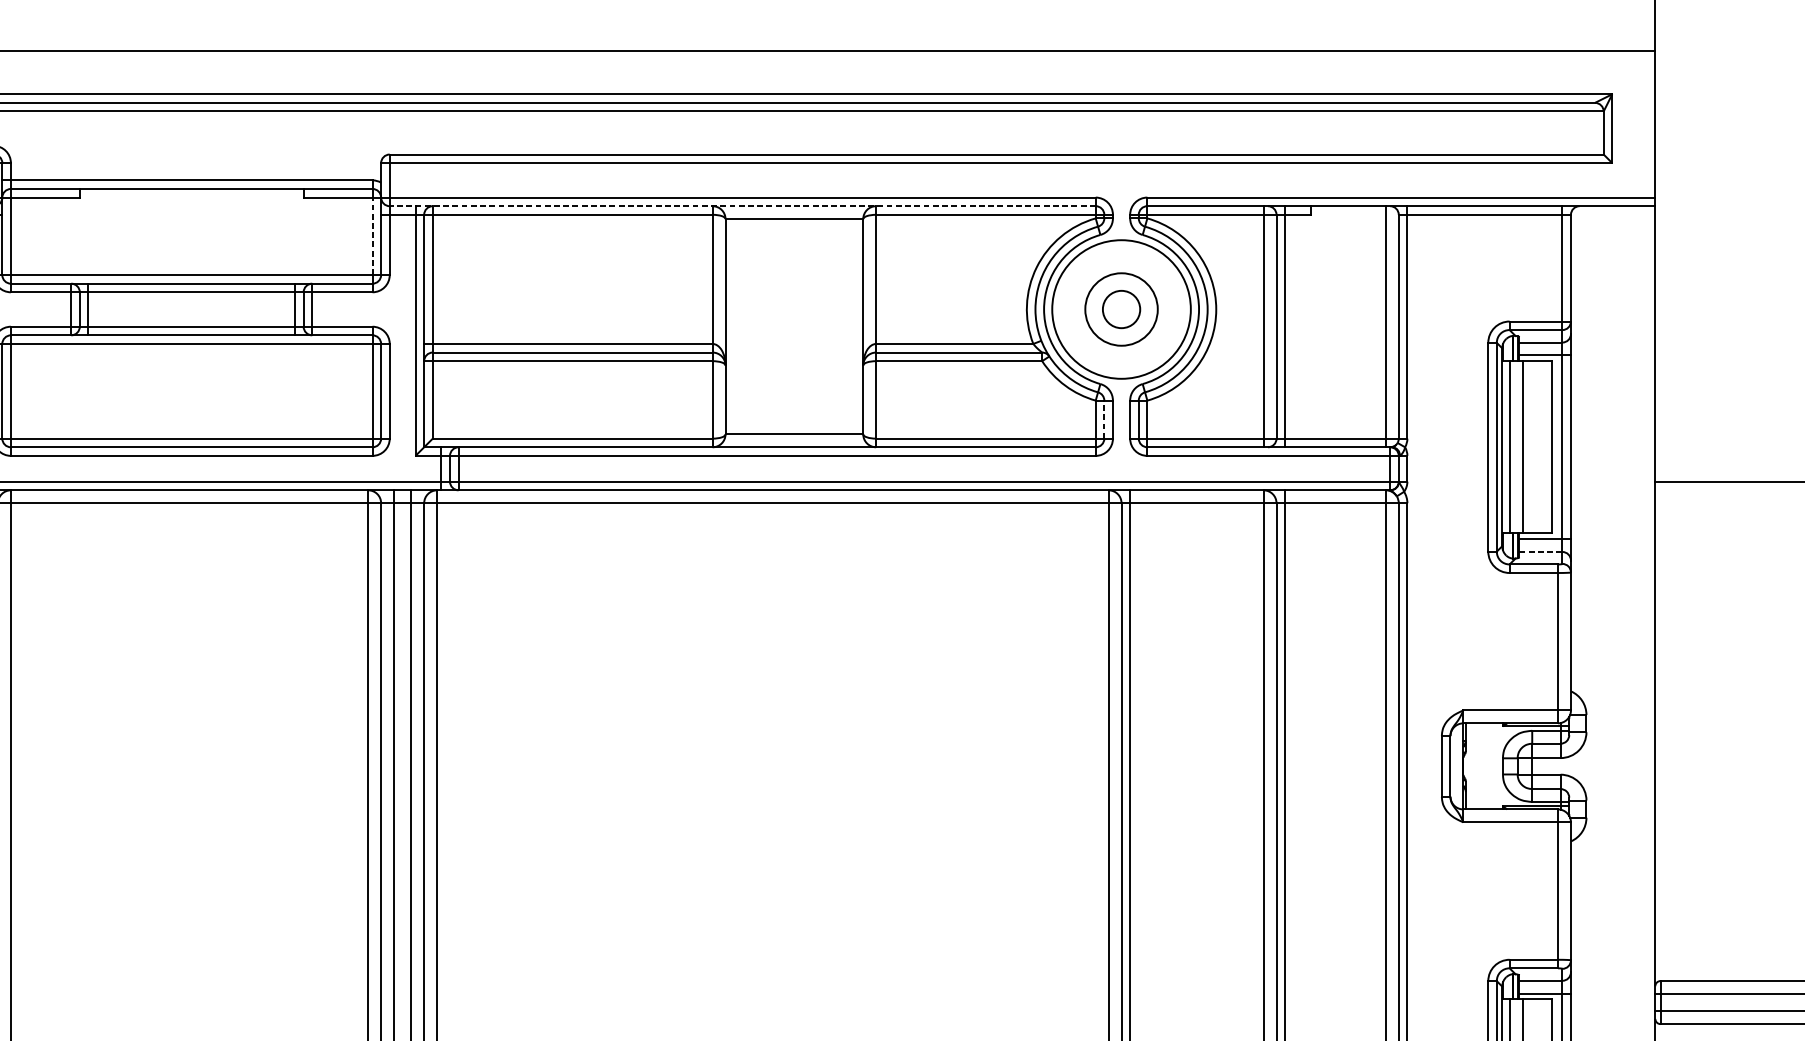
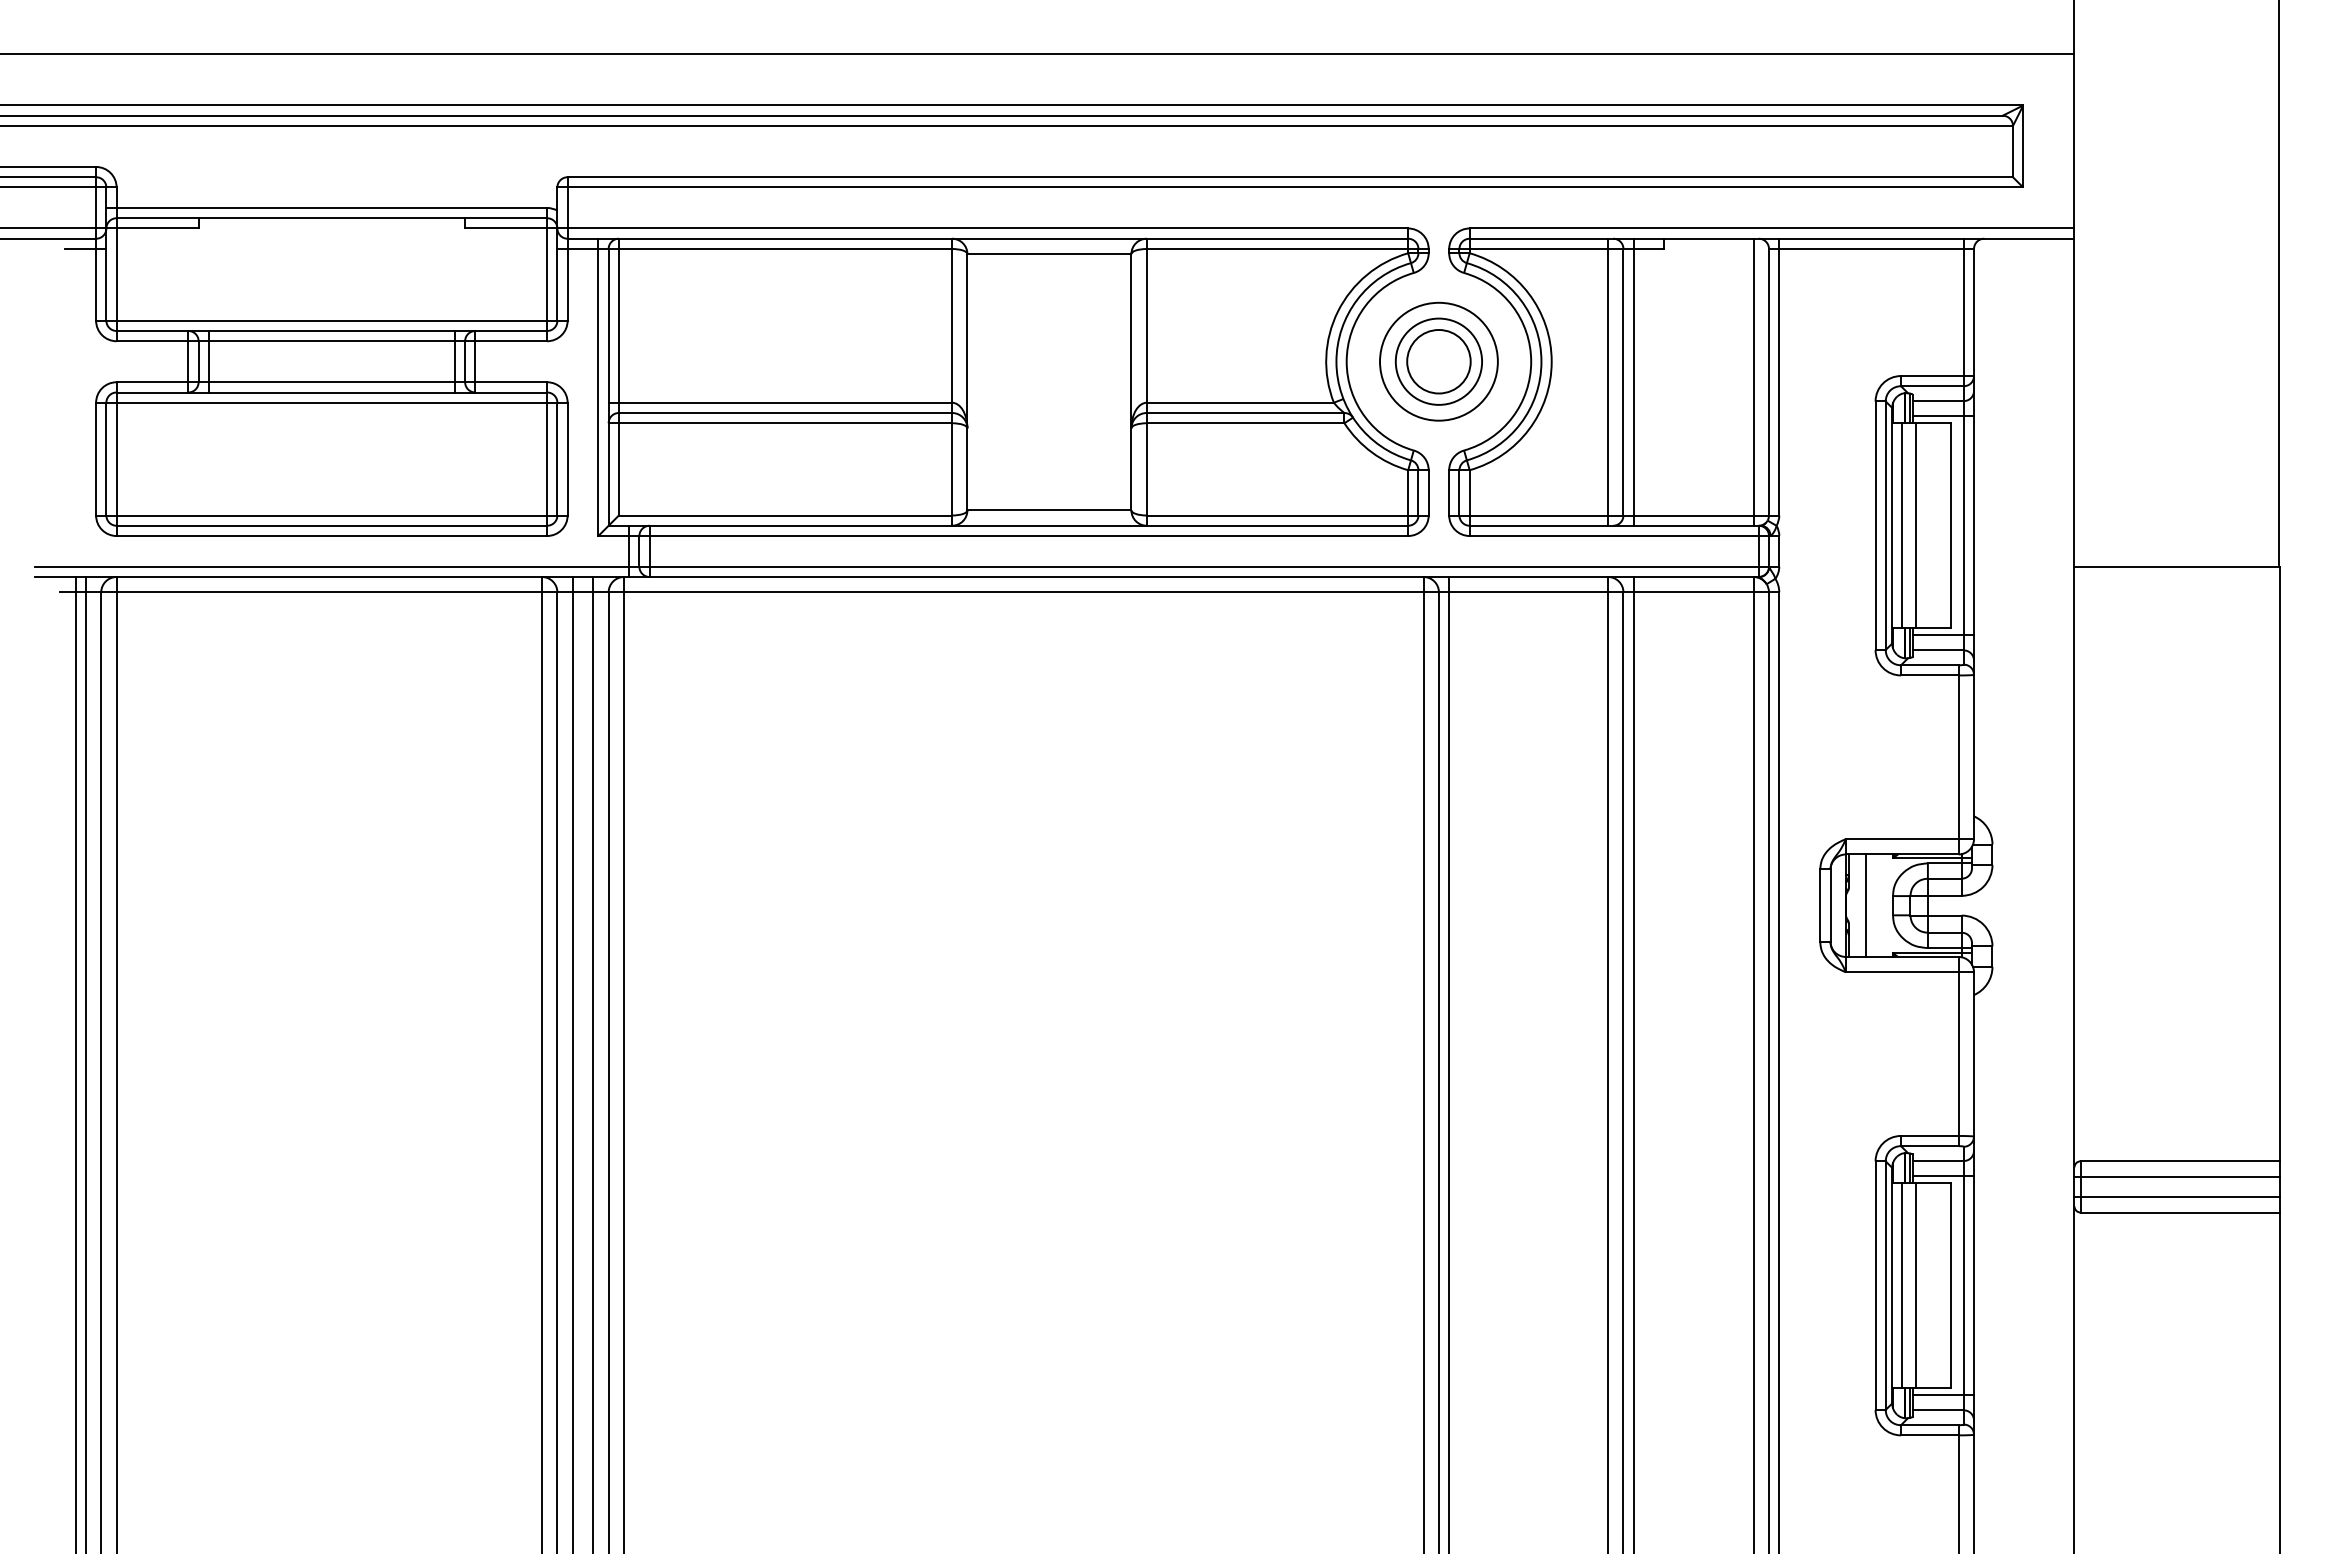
line: (742, 205) -> (987, 238), dashed -> solid
line: (372, 236) -> (547, 274), dashed -> solid
circle: (1121, 309) -> (1438, 361), size x0.71
circle: (1121, 309) -> (1438, 361), size x1.43
line: (1104, 419) -> (1418, 492), dashed -> solid
line: (1541, 552) -> (1938, 650), dashed -> solid
line: (1480, 766) -> (1866, 905), added

